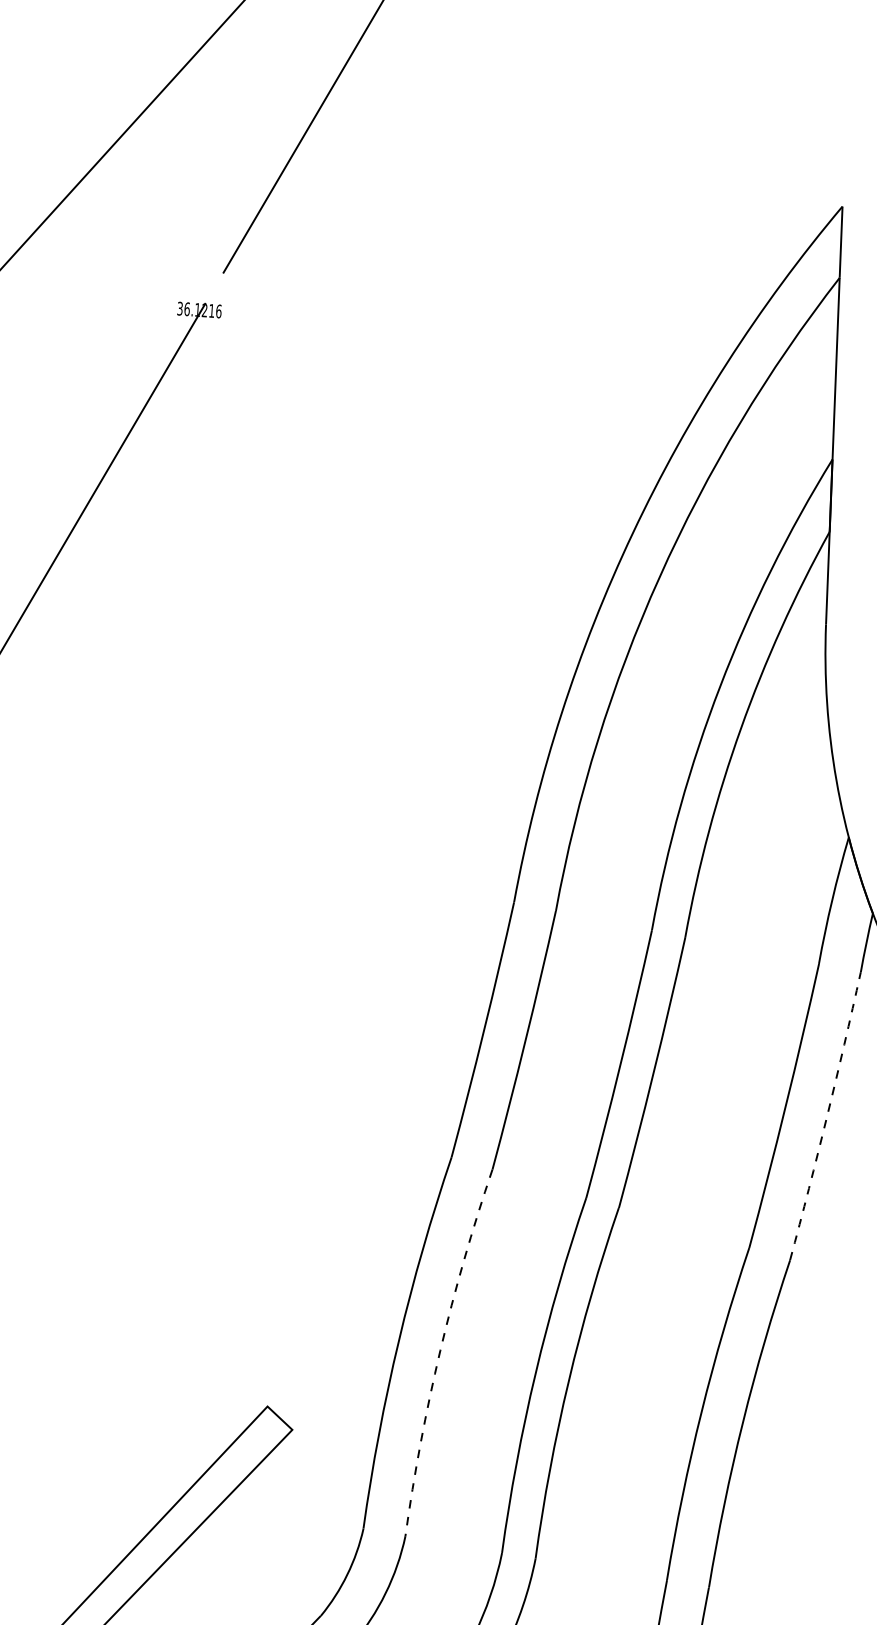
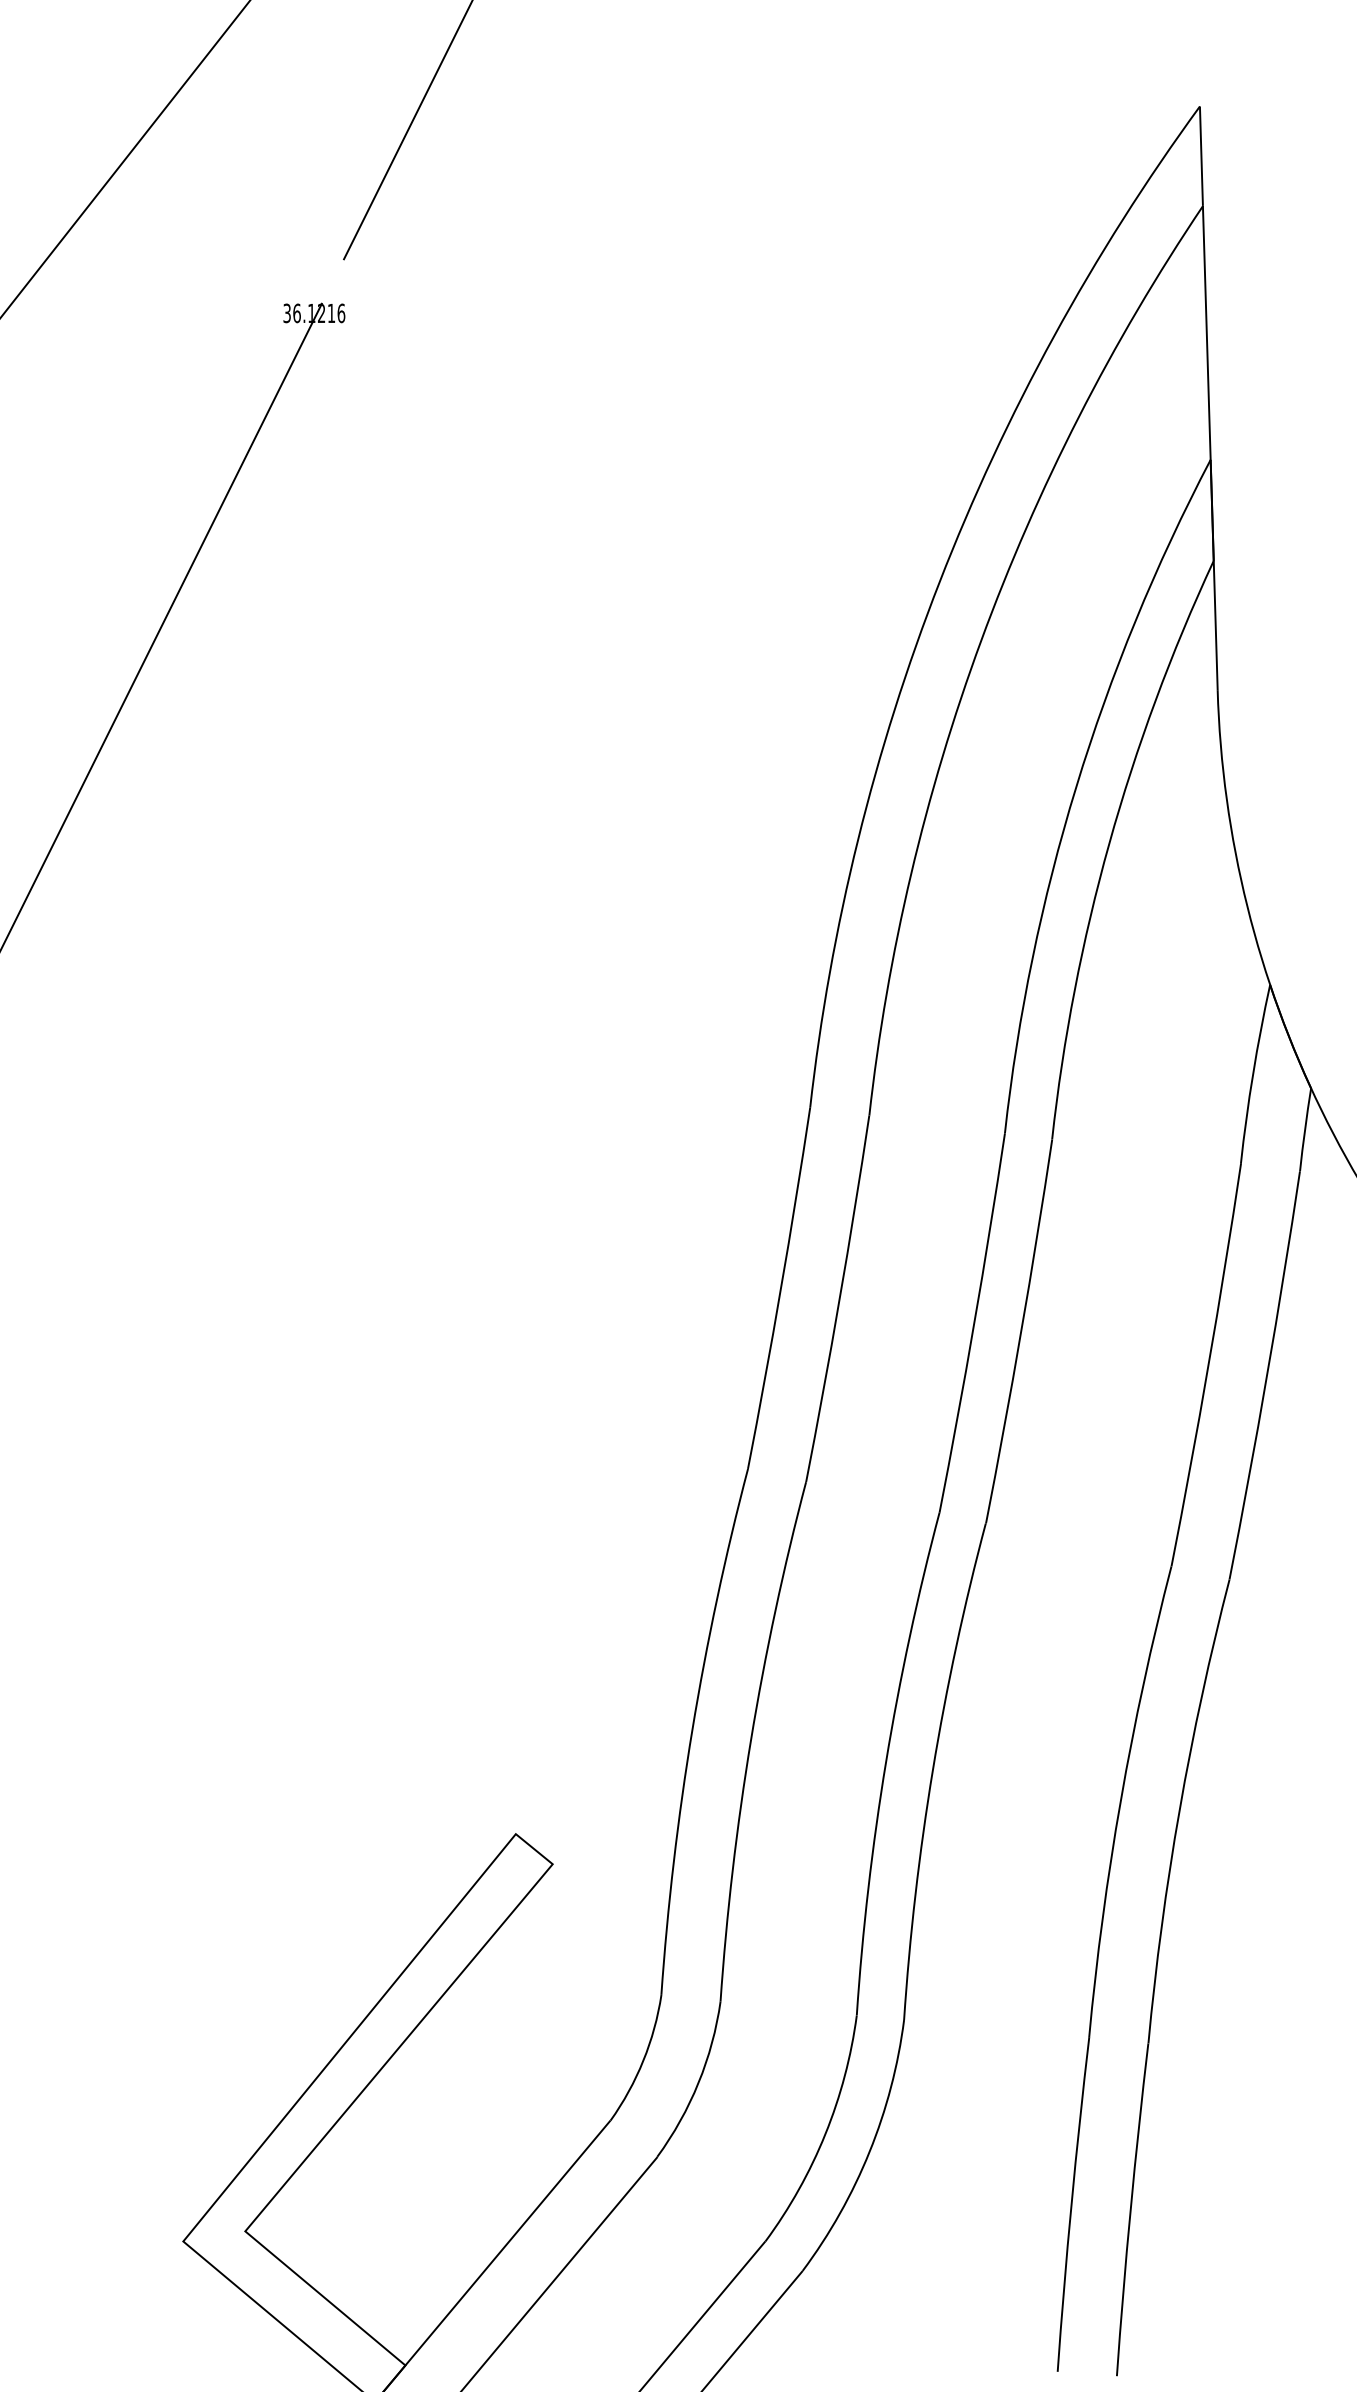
arc: (827, 1116) -> (1267, 1375), dashed -> solid
arc: (440, 1350) -> (751, 1739), dashed -> solid

